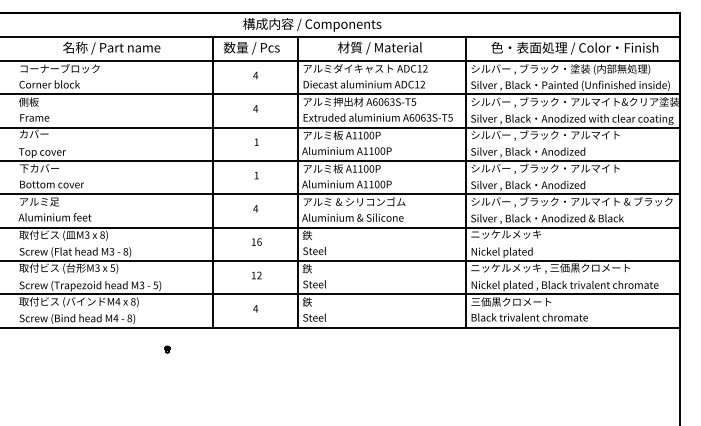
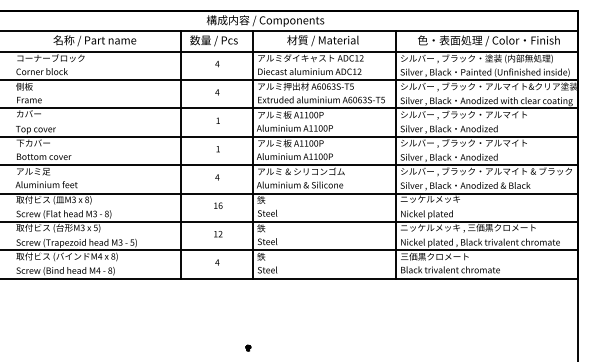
part: (167, 348) -> (248, 347), moved

